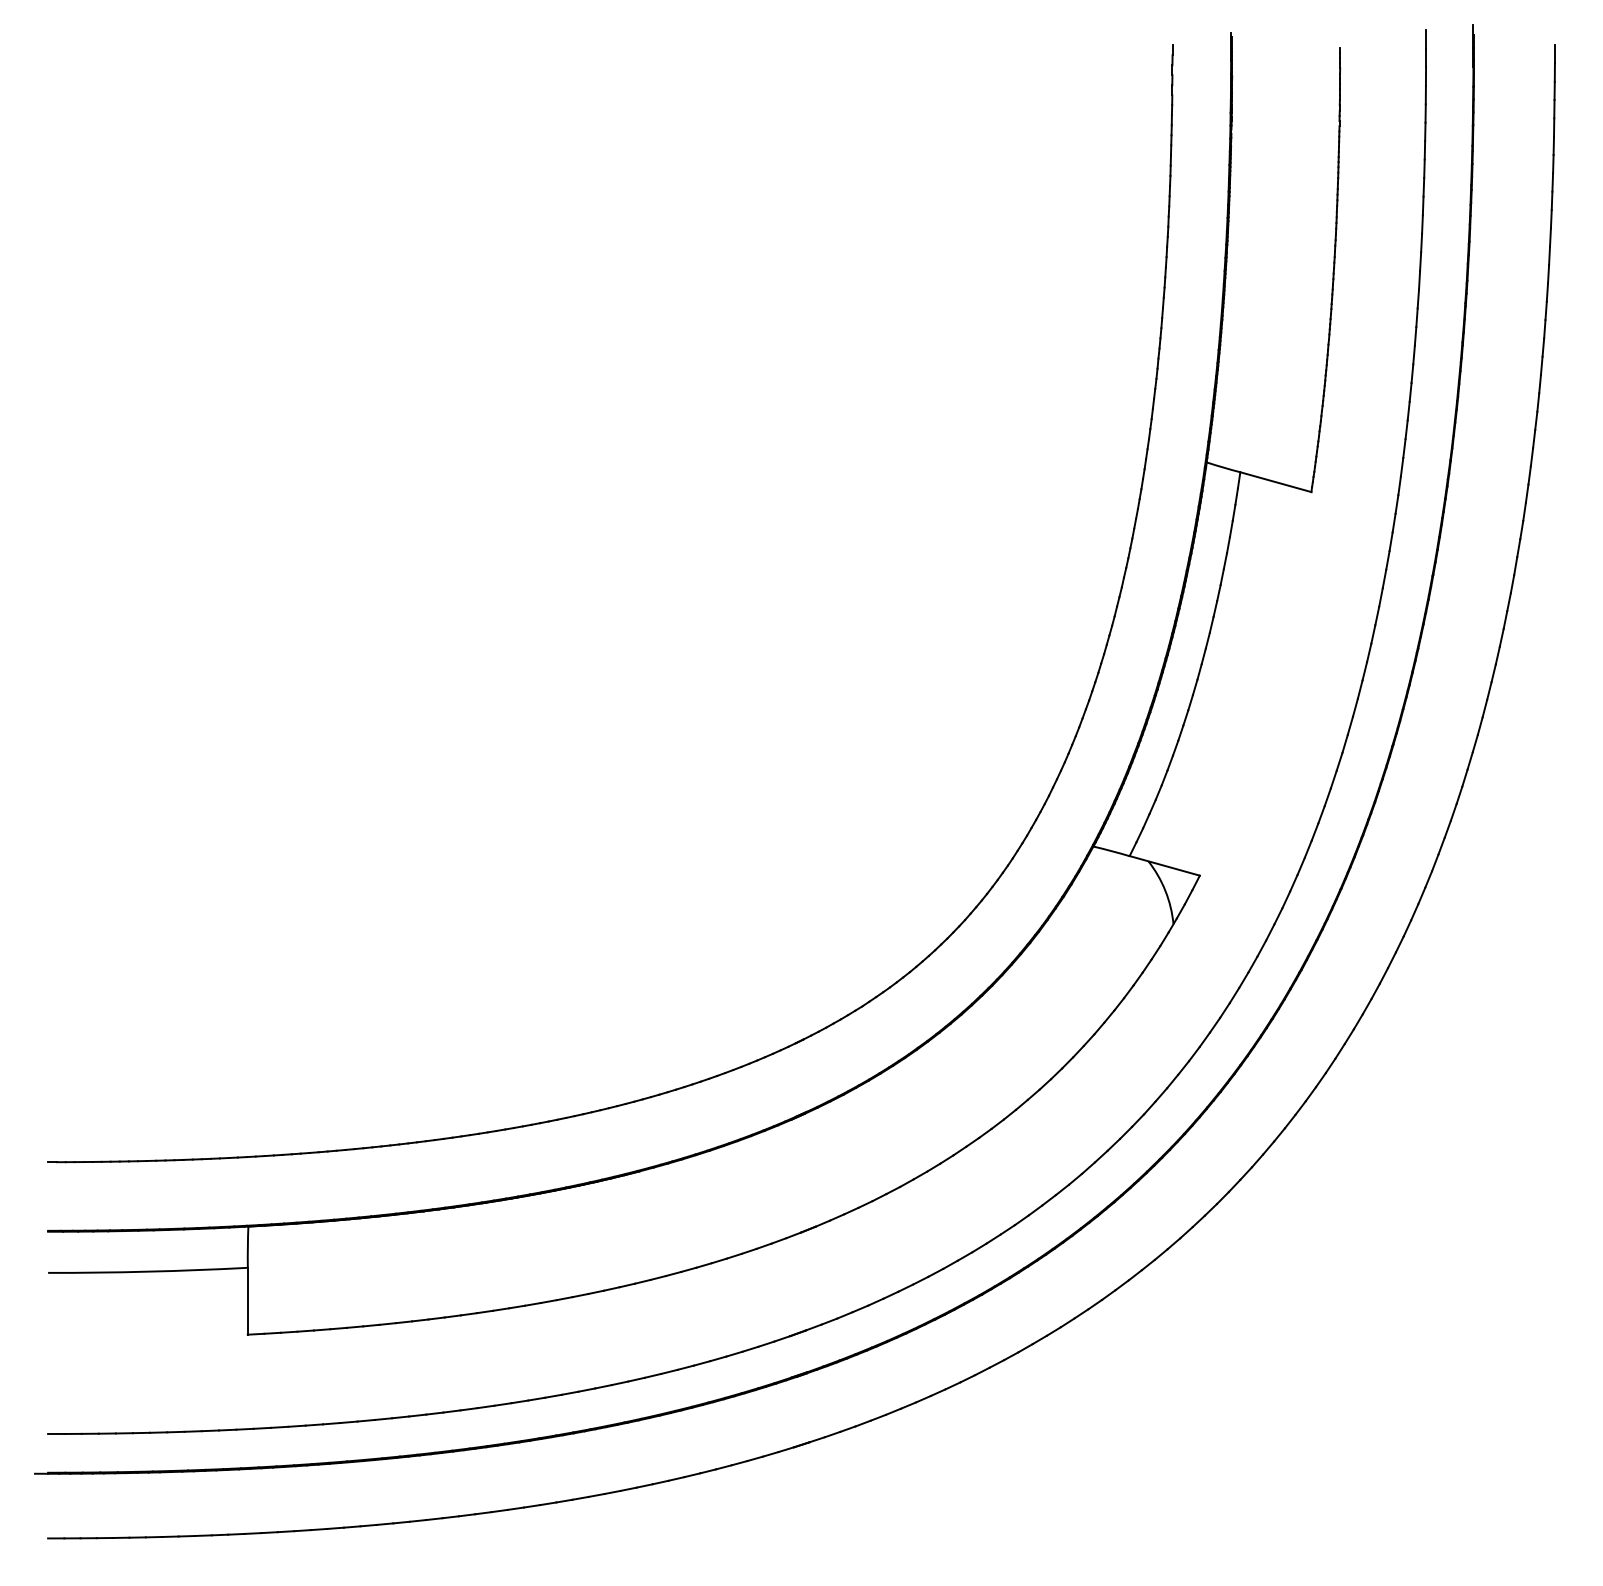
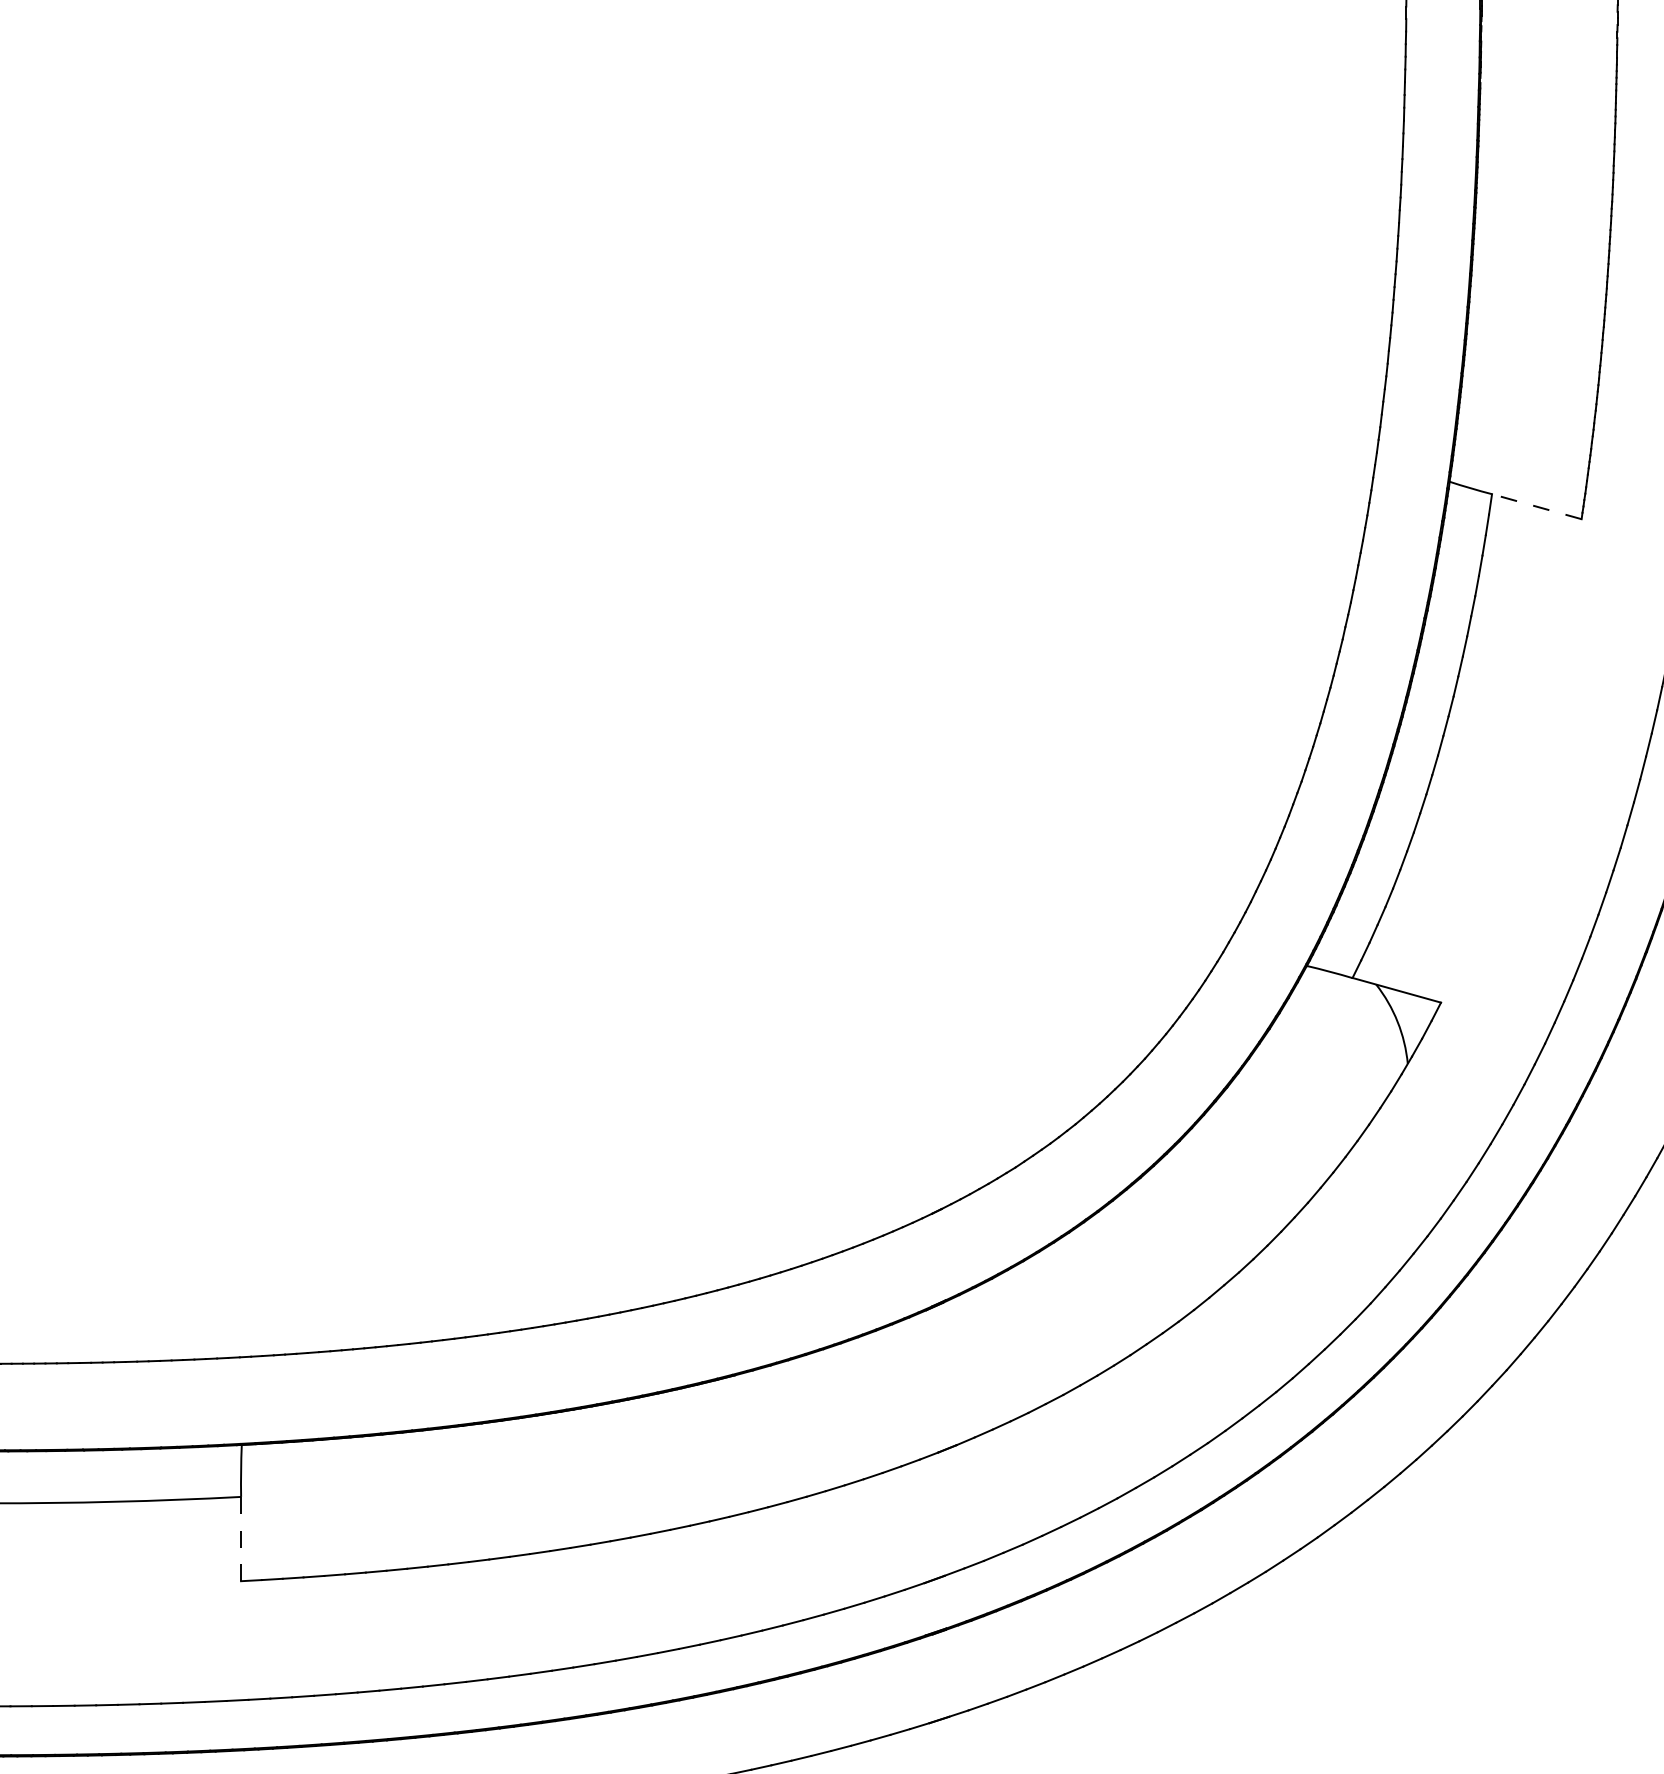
line: (1275, 482) -> (1536, 507), solid -> dashed
line: (247, 1300) -> (240, 1538), solid -> dashed

